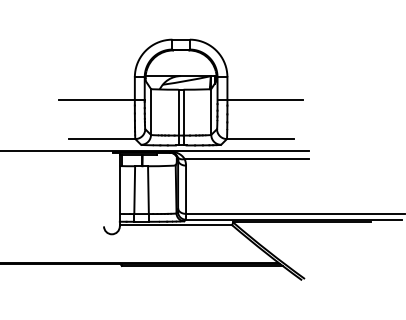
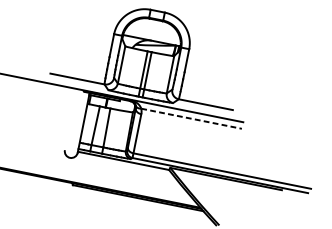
line: (101, 99) -> (83, 46), removed
line: (259, 99) -> (211, 72), removed
line: (247, 159) -> (192, 119), solid -> dashed

